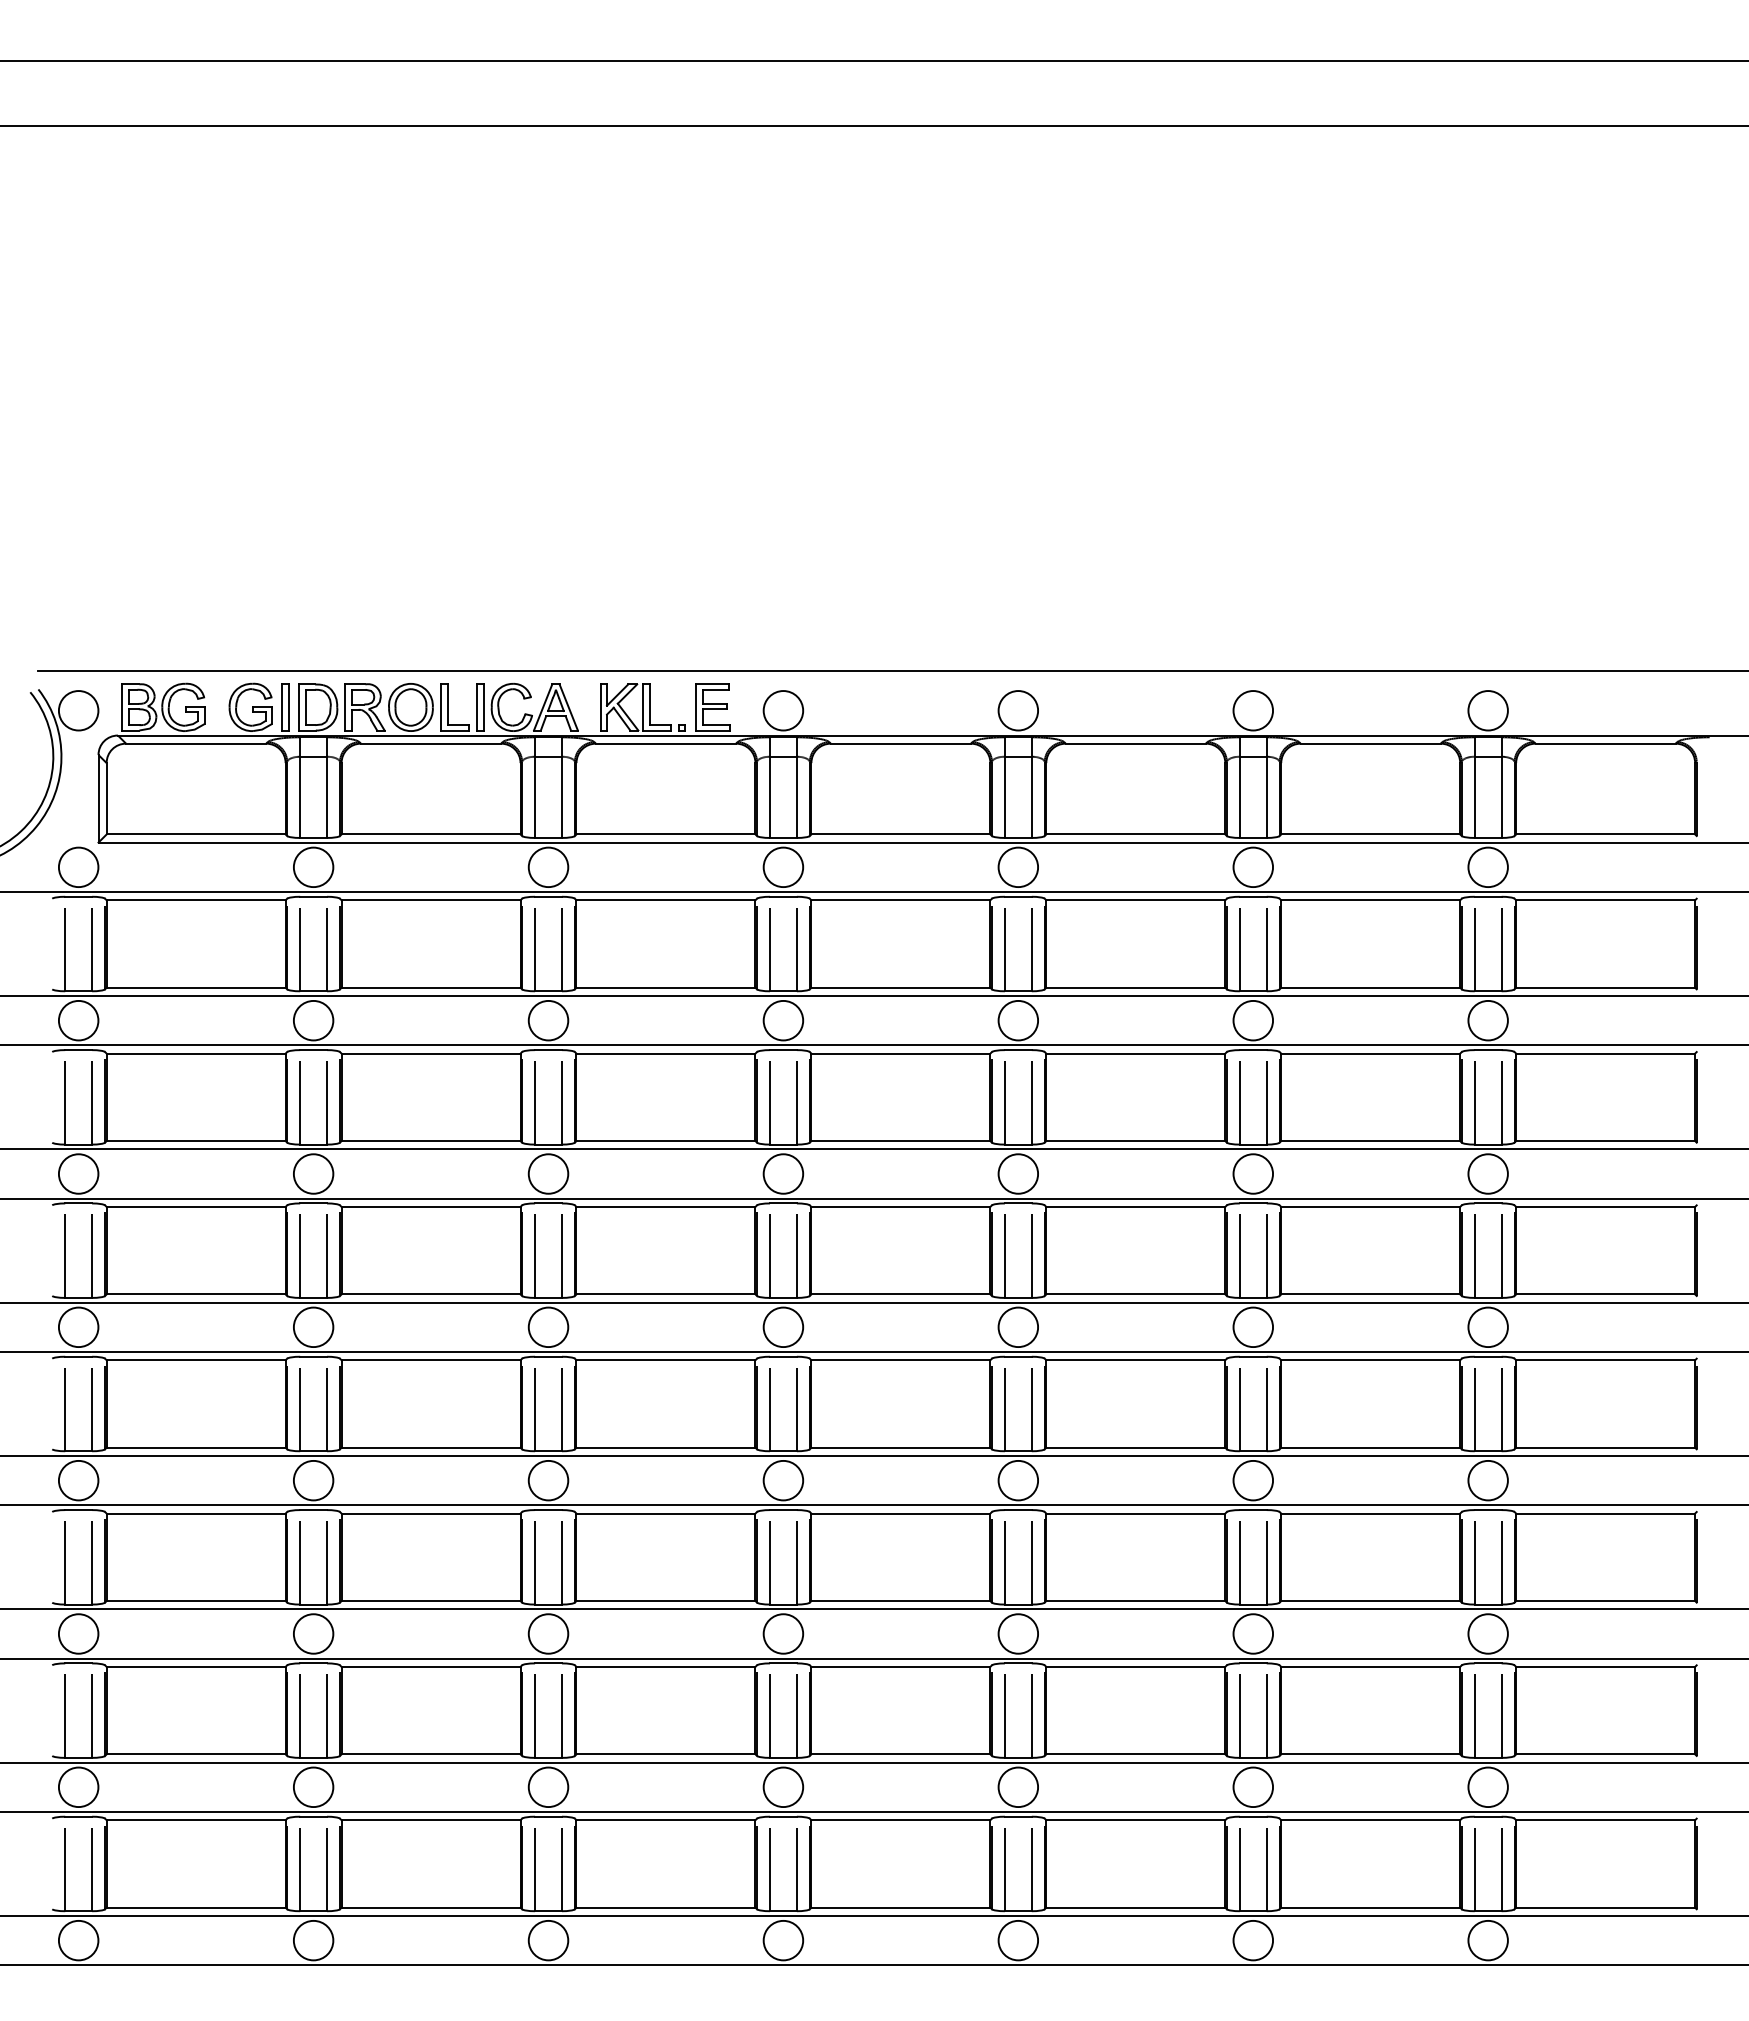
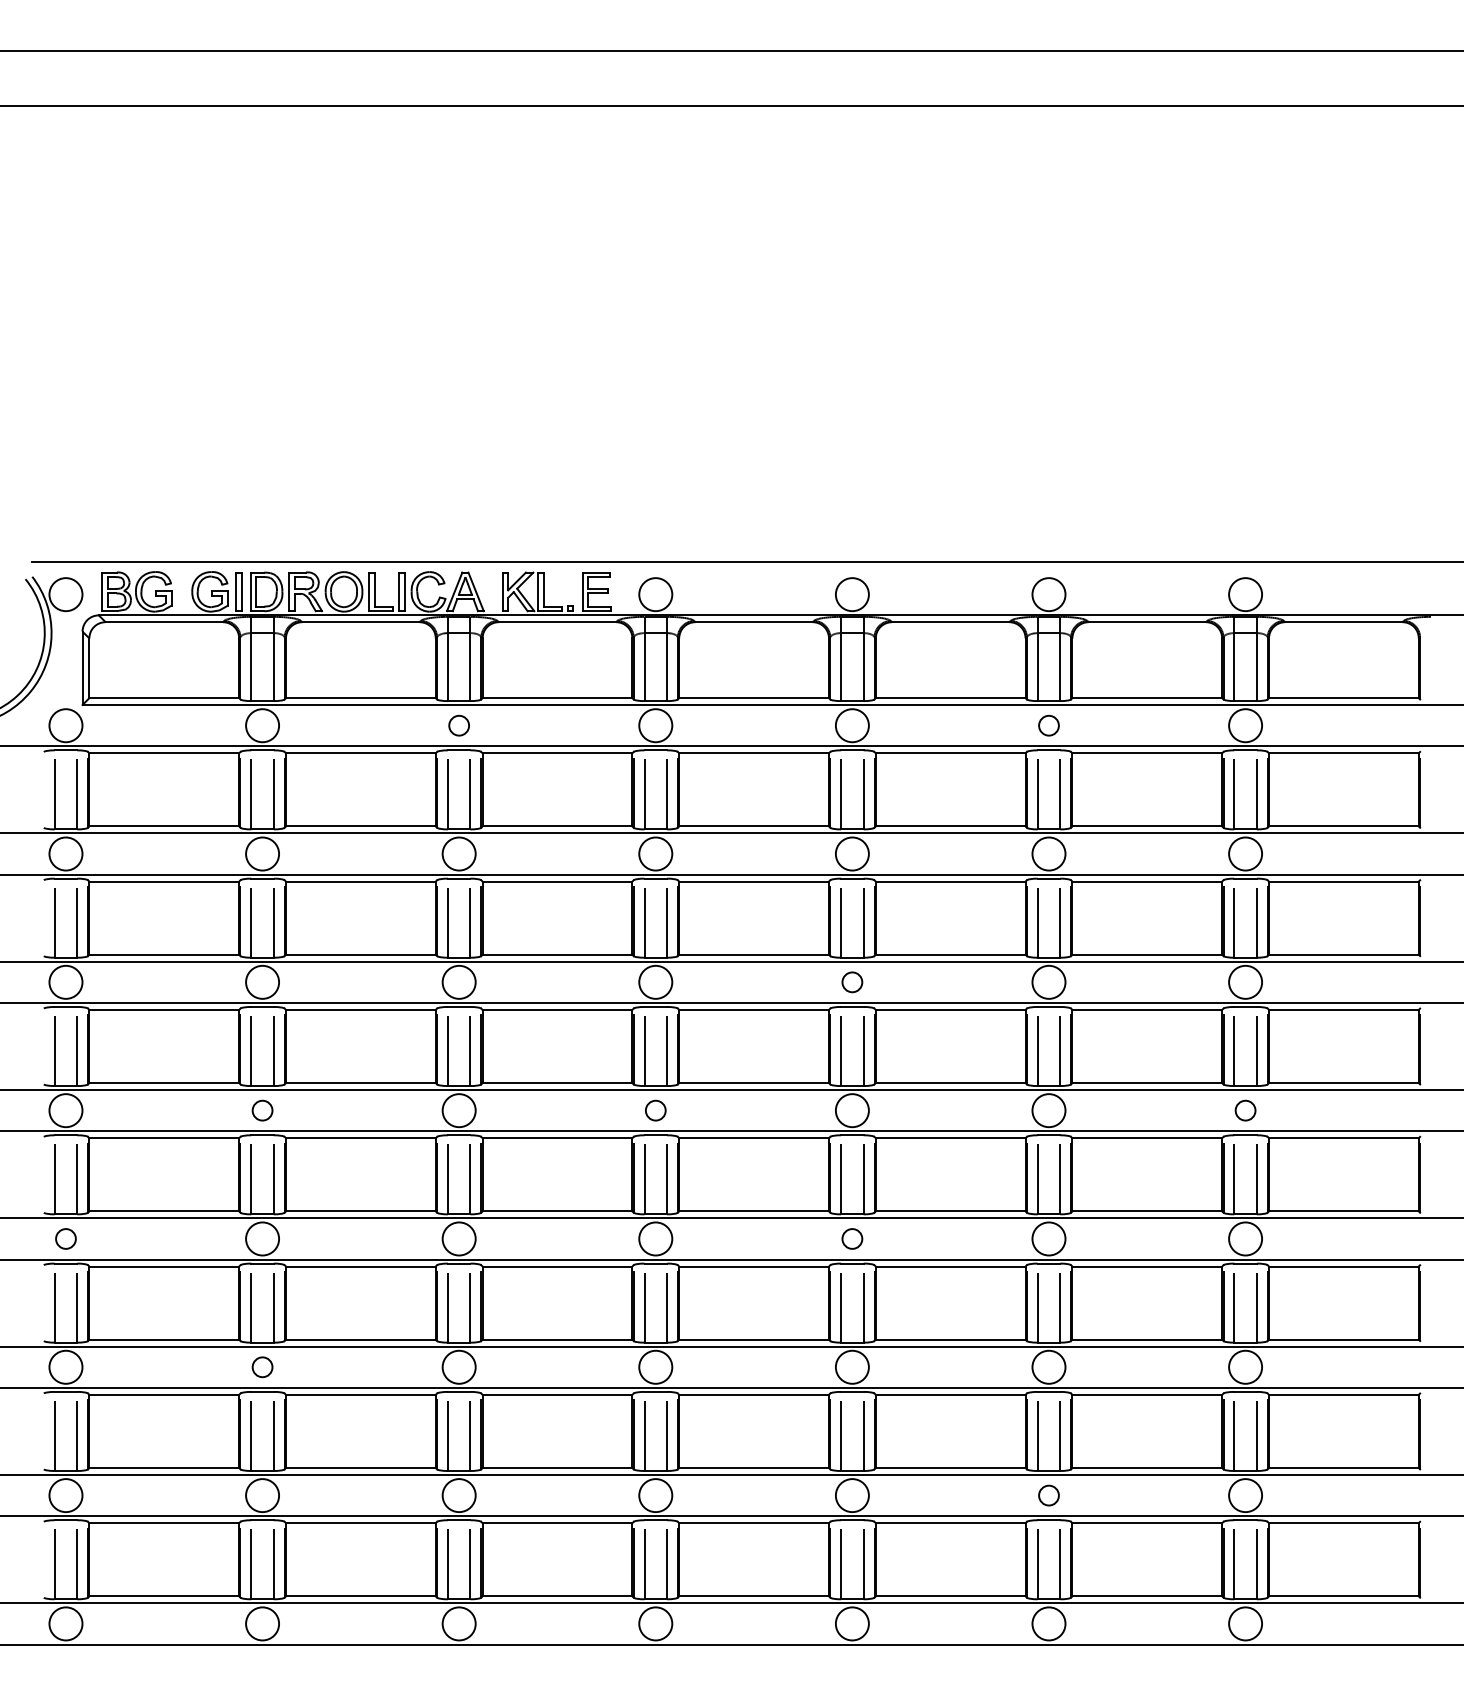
circle: (548, 867) -> (459, 725), size x0.6
circle: (1253, 867) -> (1049, 725), size x0.6
circle: (1018, 1173) -> (852, 981), size x0.6
circle: (313, 1327) -> (262, 1110), size x0.6
circle: (783, 1327) -> (655, 1110), size x0.6
circle: (1487, 1327) -> (1245, 1110), size x0.6
circle: (78, 1480) -> (65, 1238), size x0.6
circle: (1018, 1480) -> (852, 1238), size x0.6
circle: (313, 1633) -> (262, 1366), size x0.6
circle: (1253, 1787) -> (1049, 1495), size x0.6

